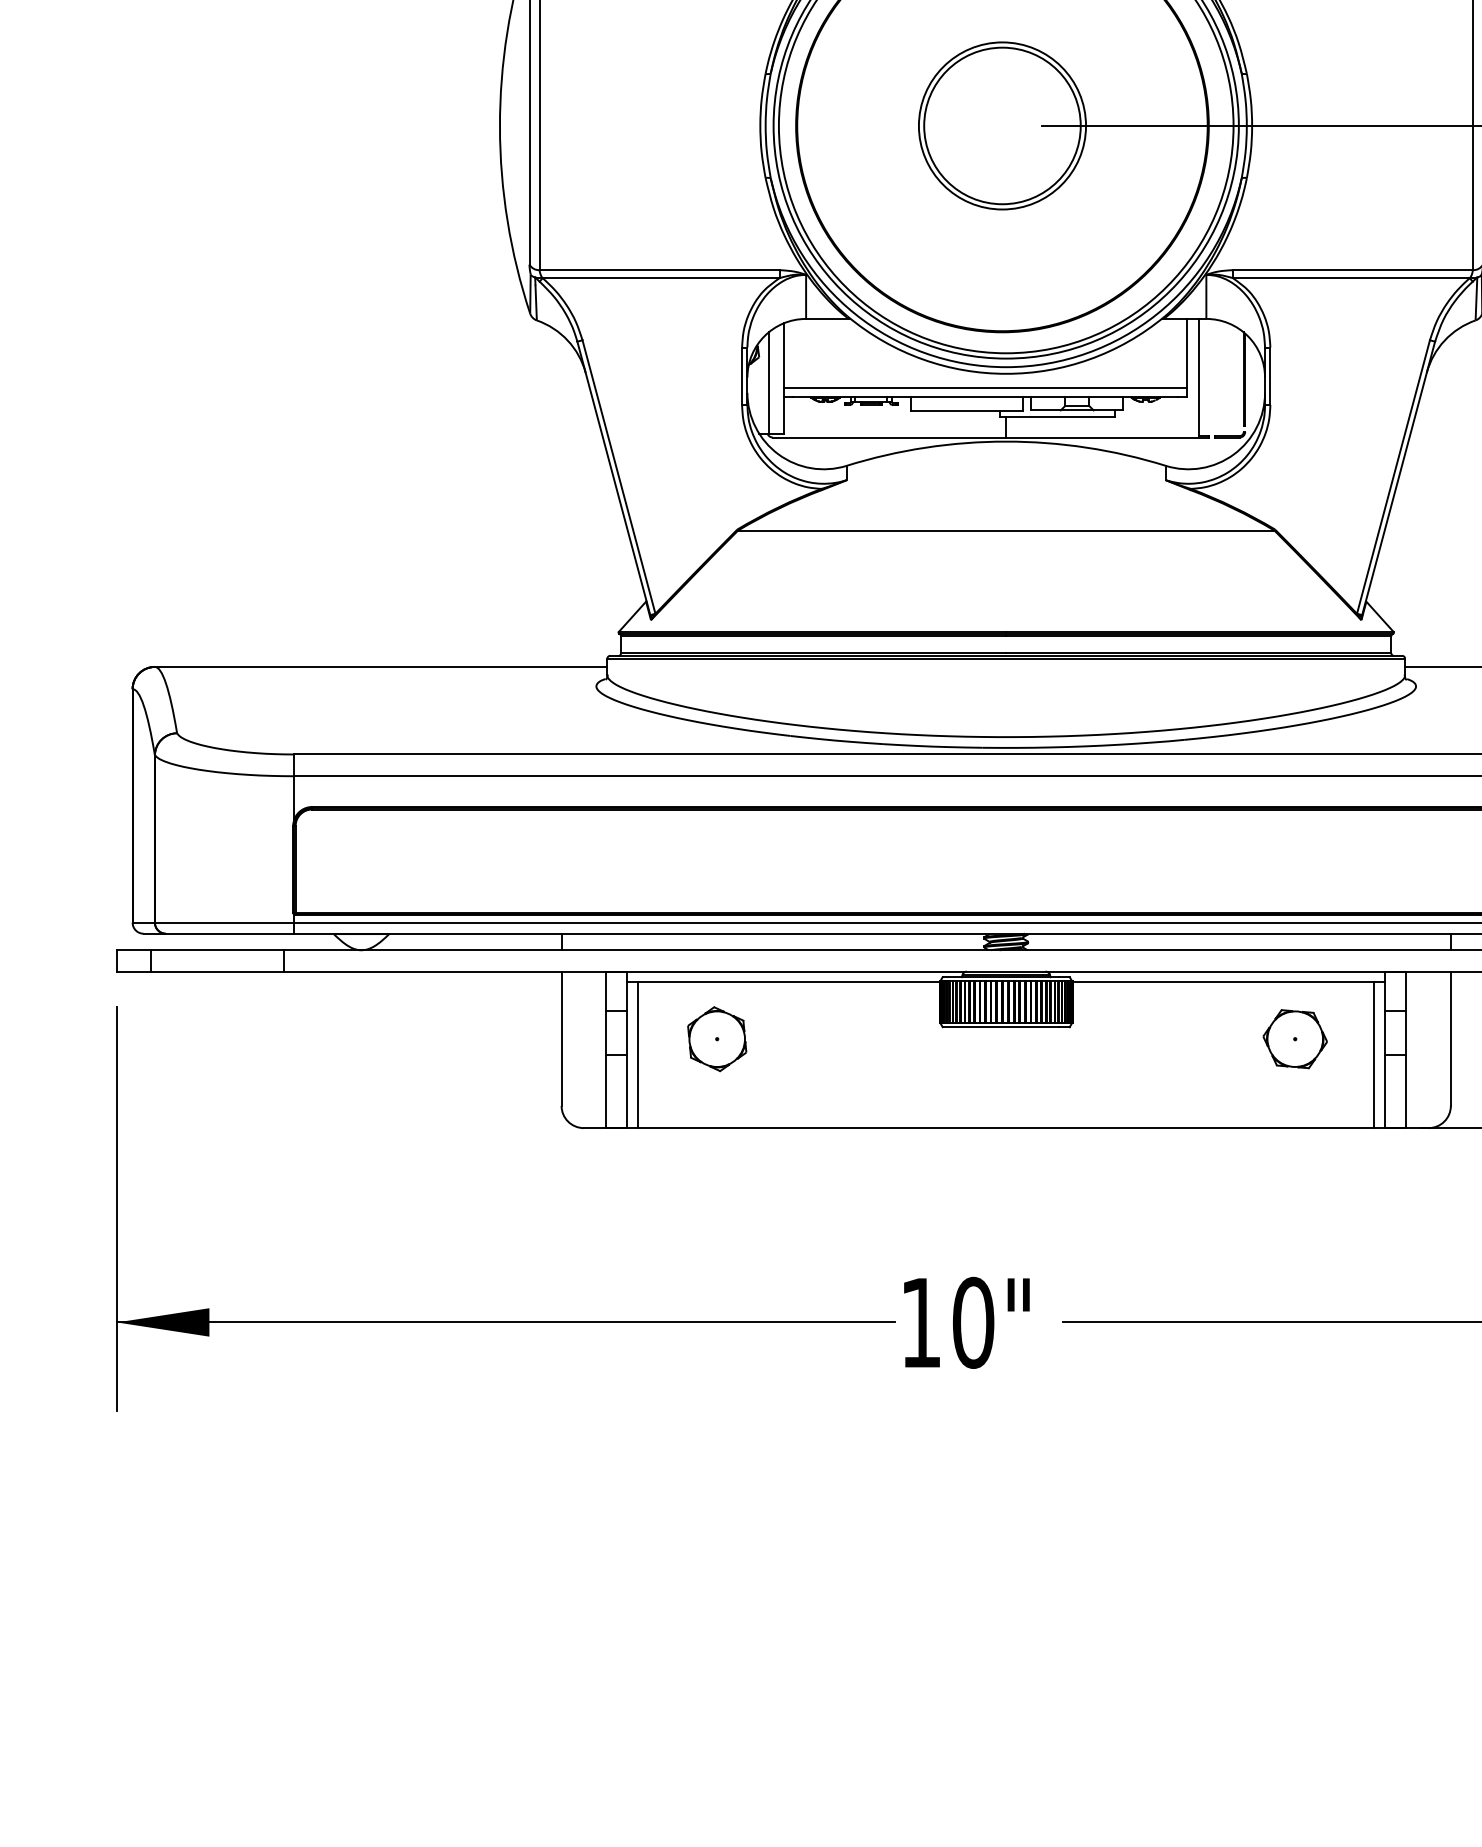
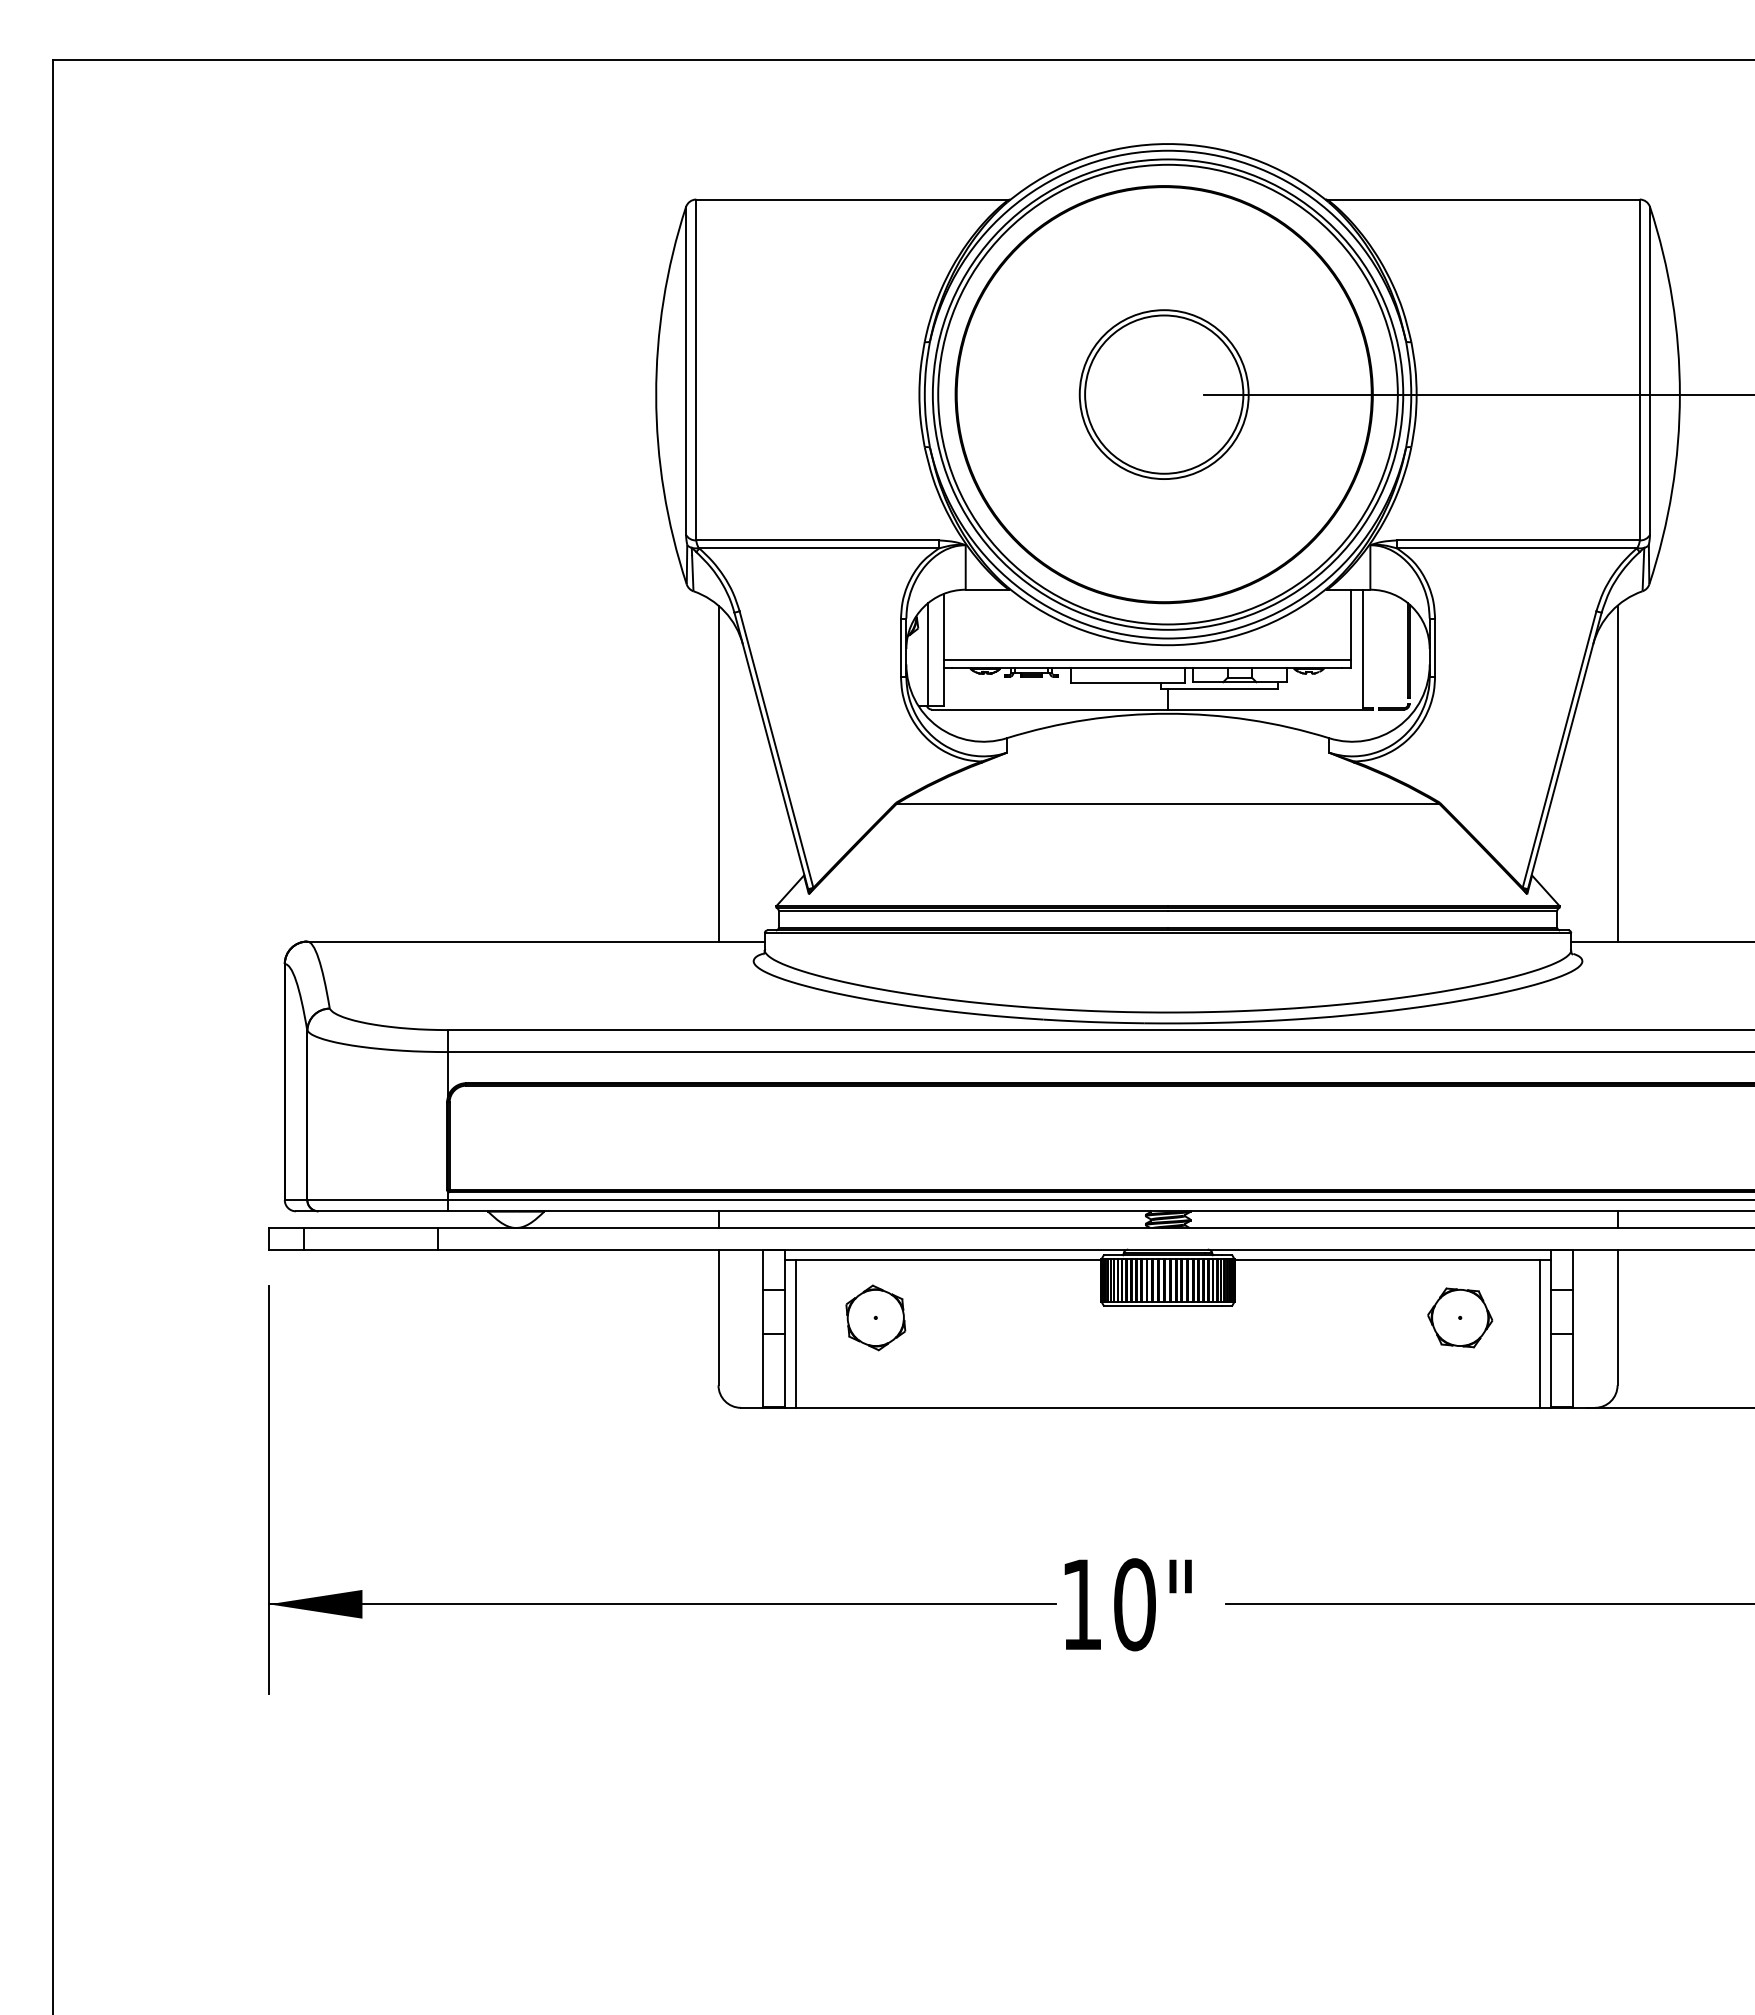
line: (561, 500) -> (718, 773), added
line: (1450, 500) -> (1617, 773), added

